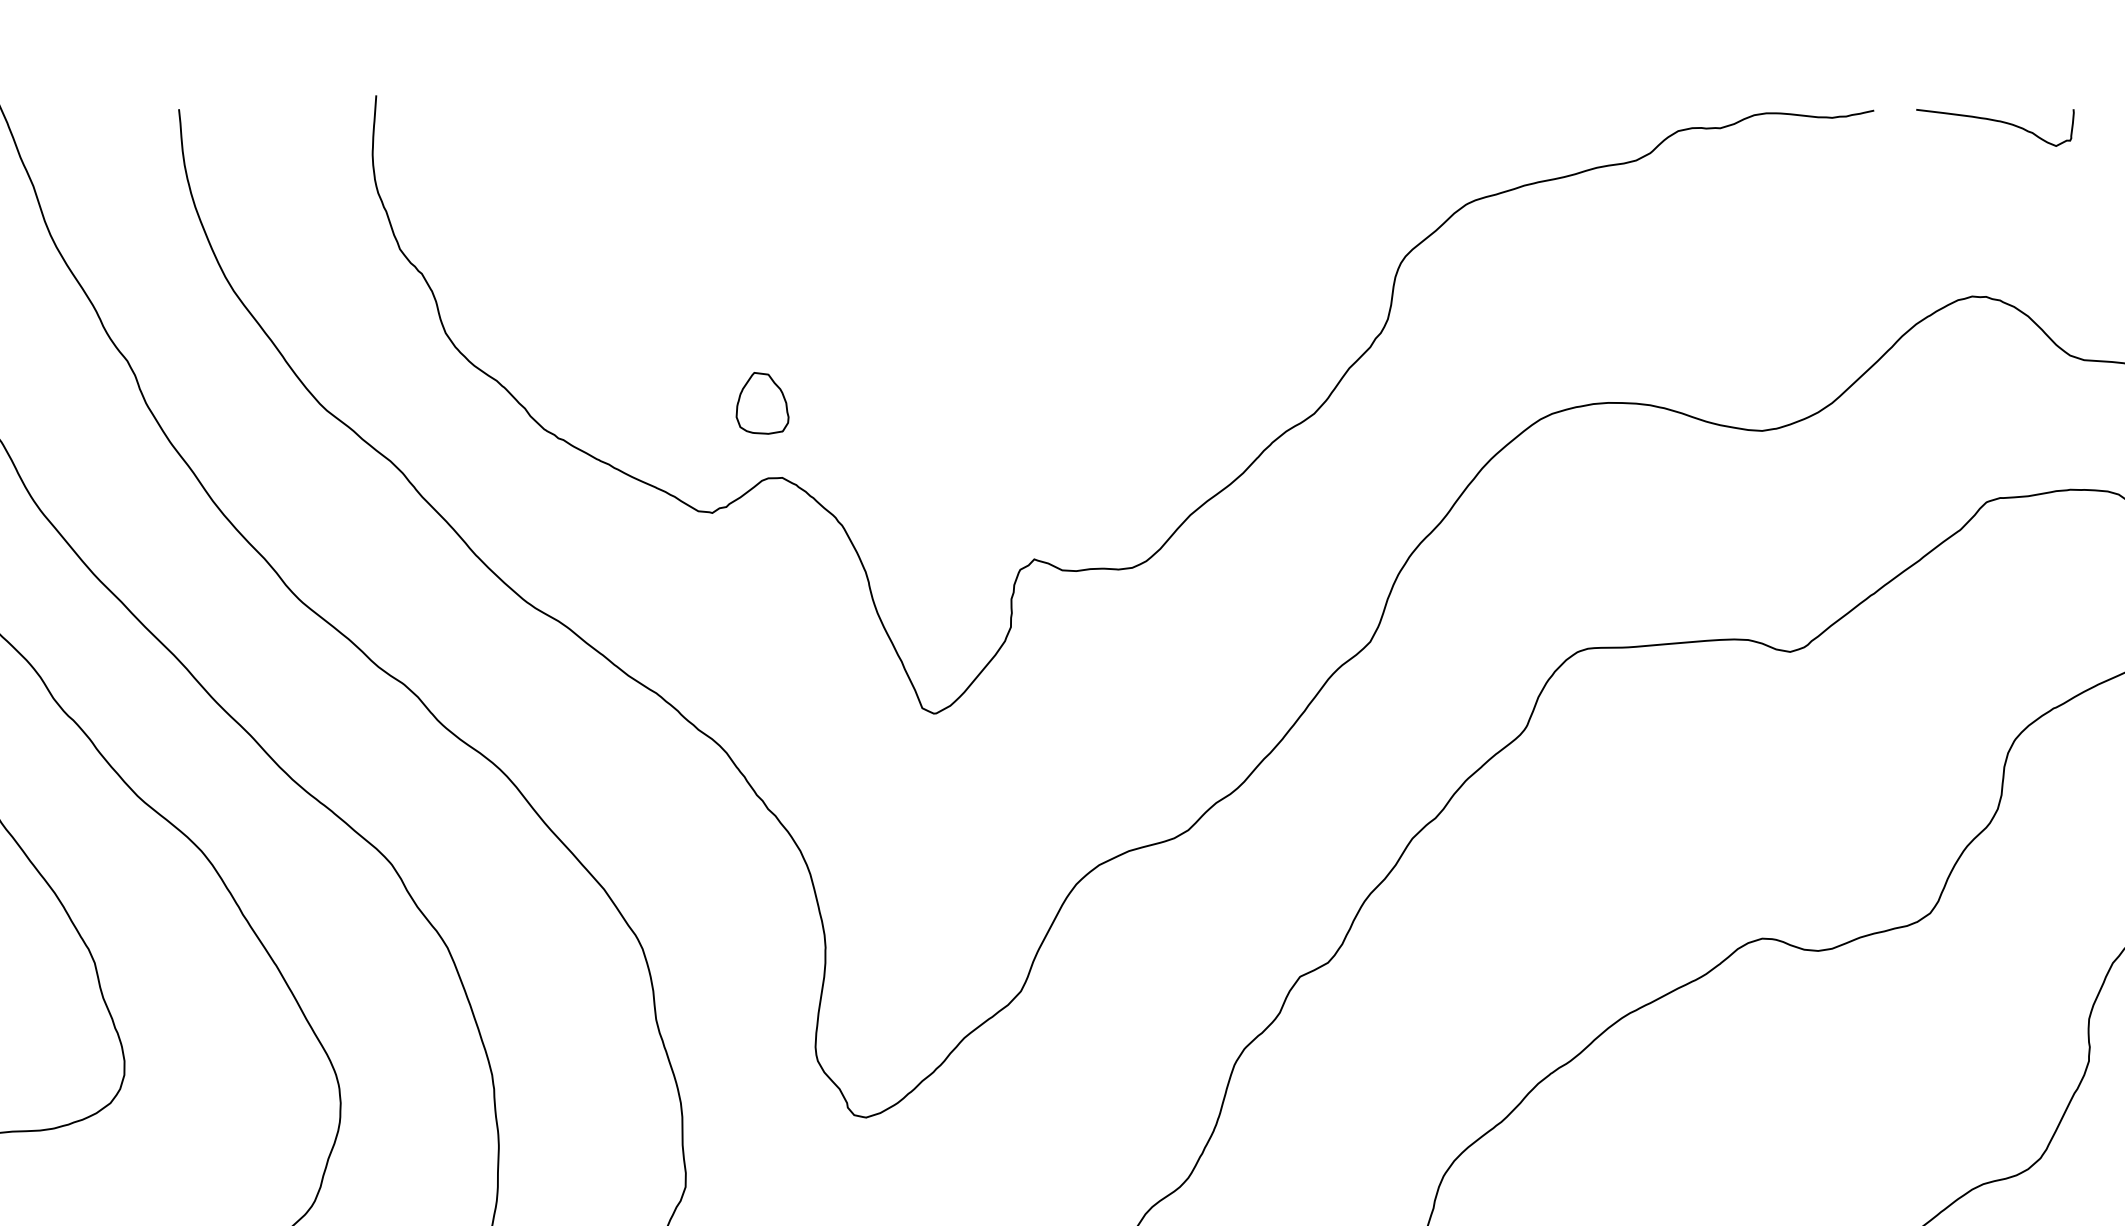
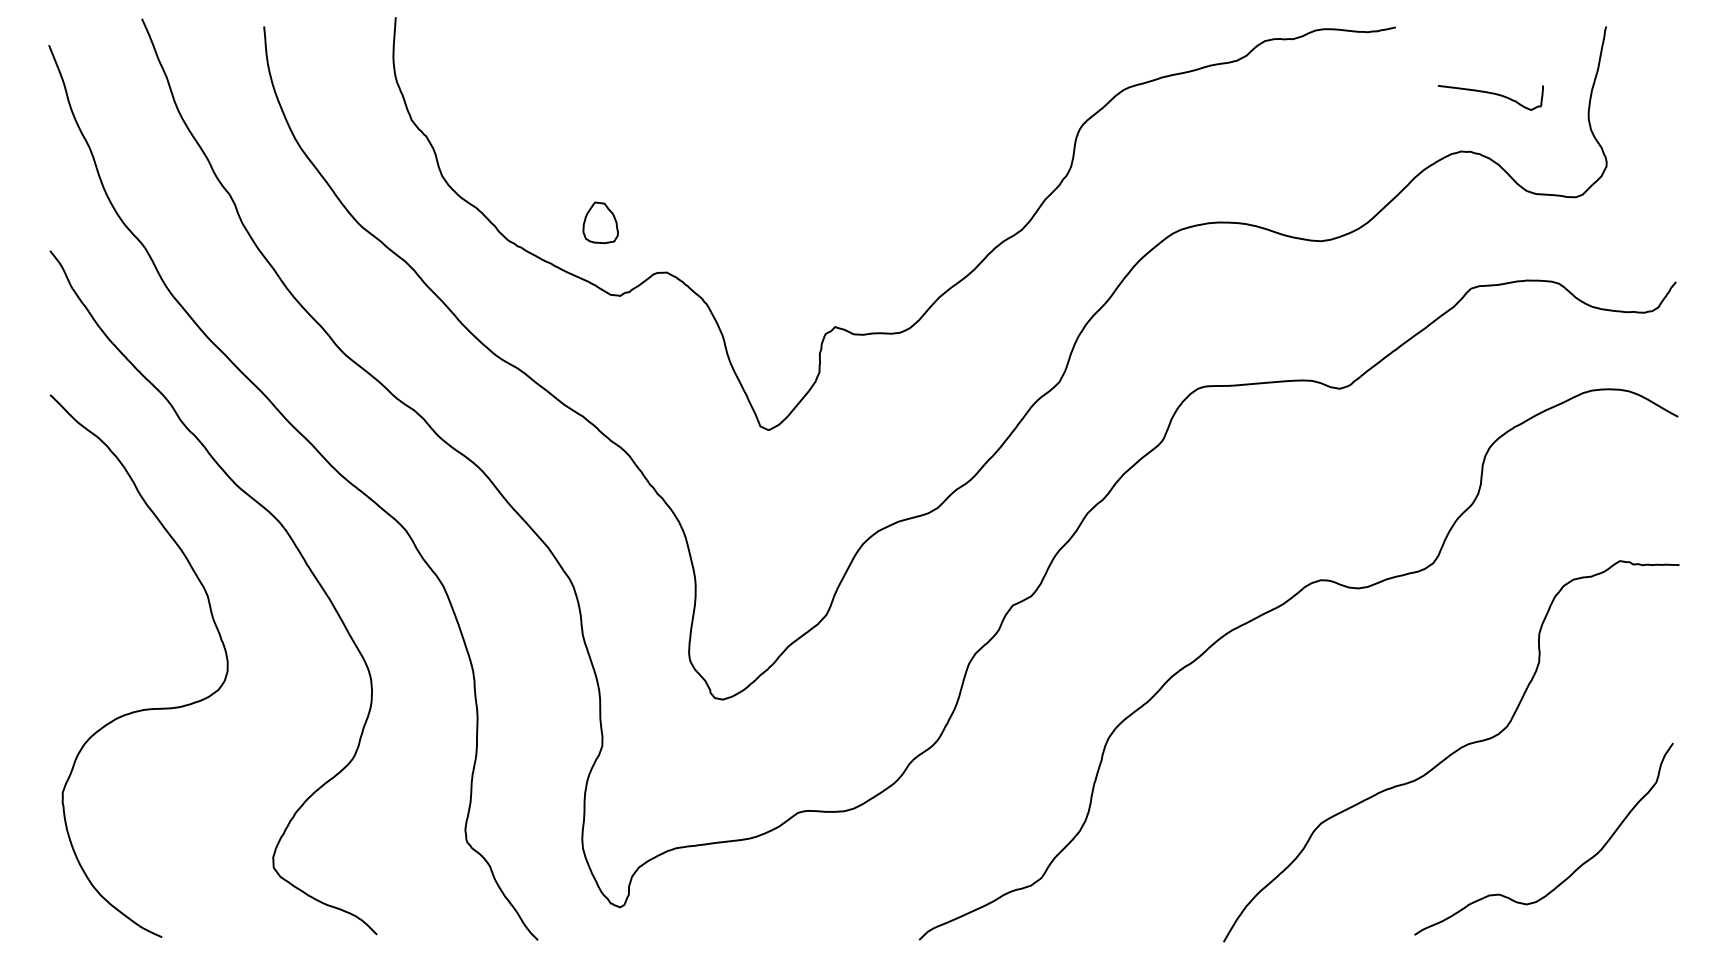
curve: (1996, 122) -> (1491, 94), moved
part: (762, 402) -> (600, 222), moved

